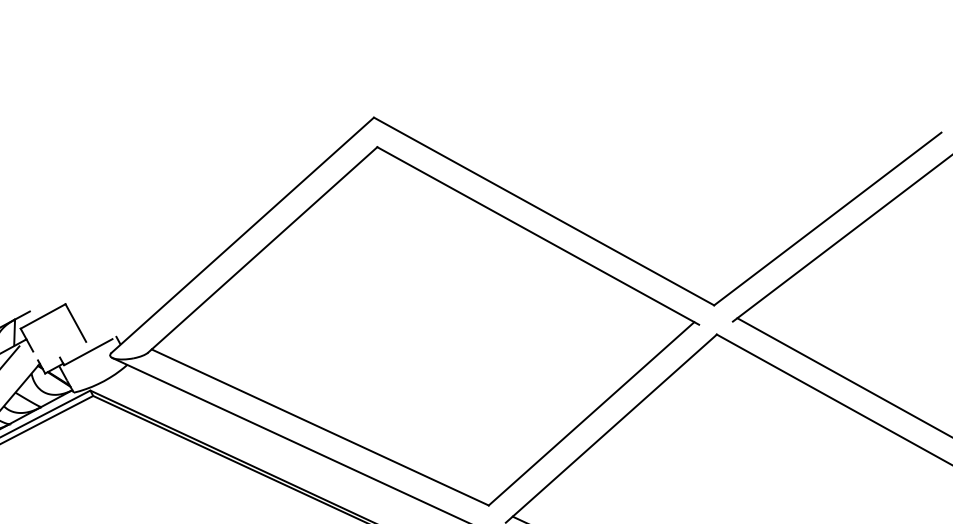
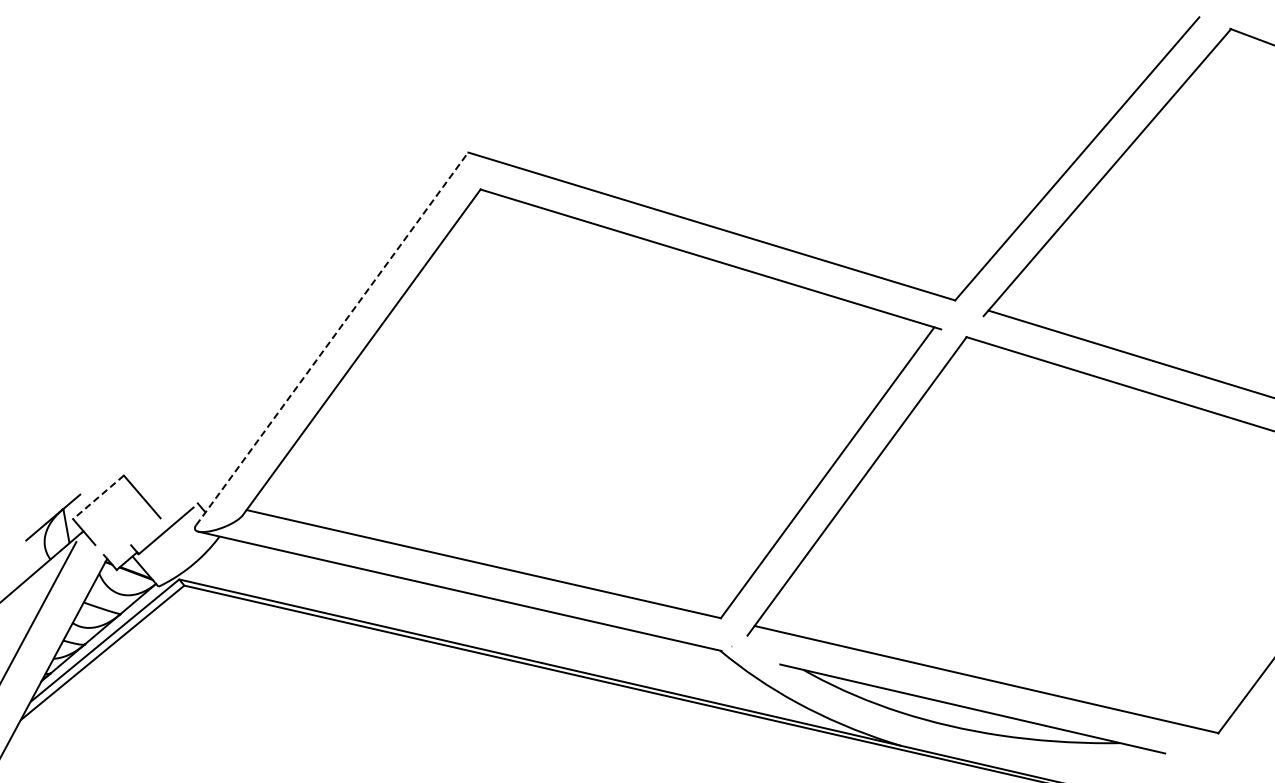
line: (243, 234) -> (332, 338), solid -> dashed
line: (43, 316) -> (98, 497), solid -> dashed

